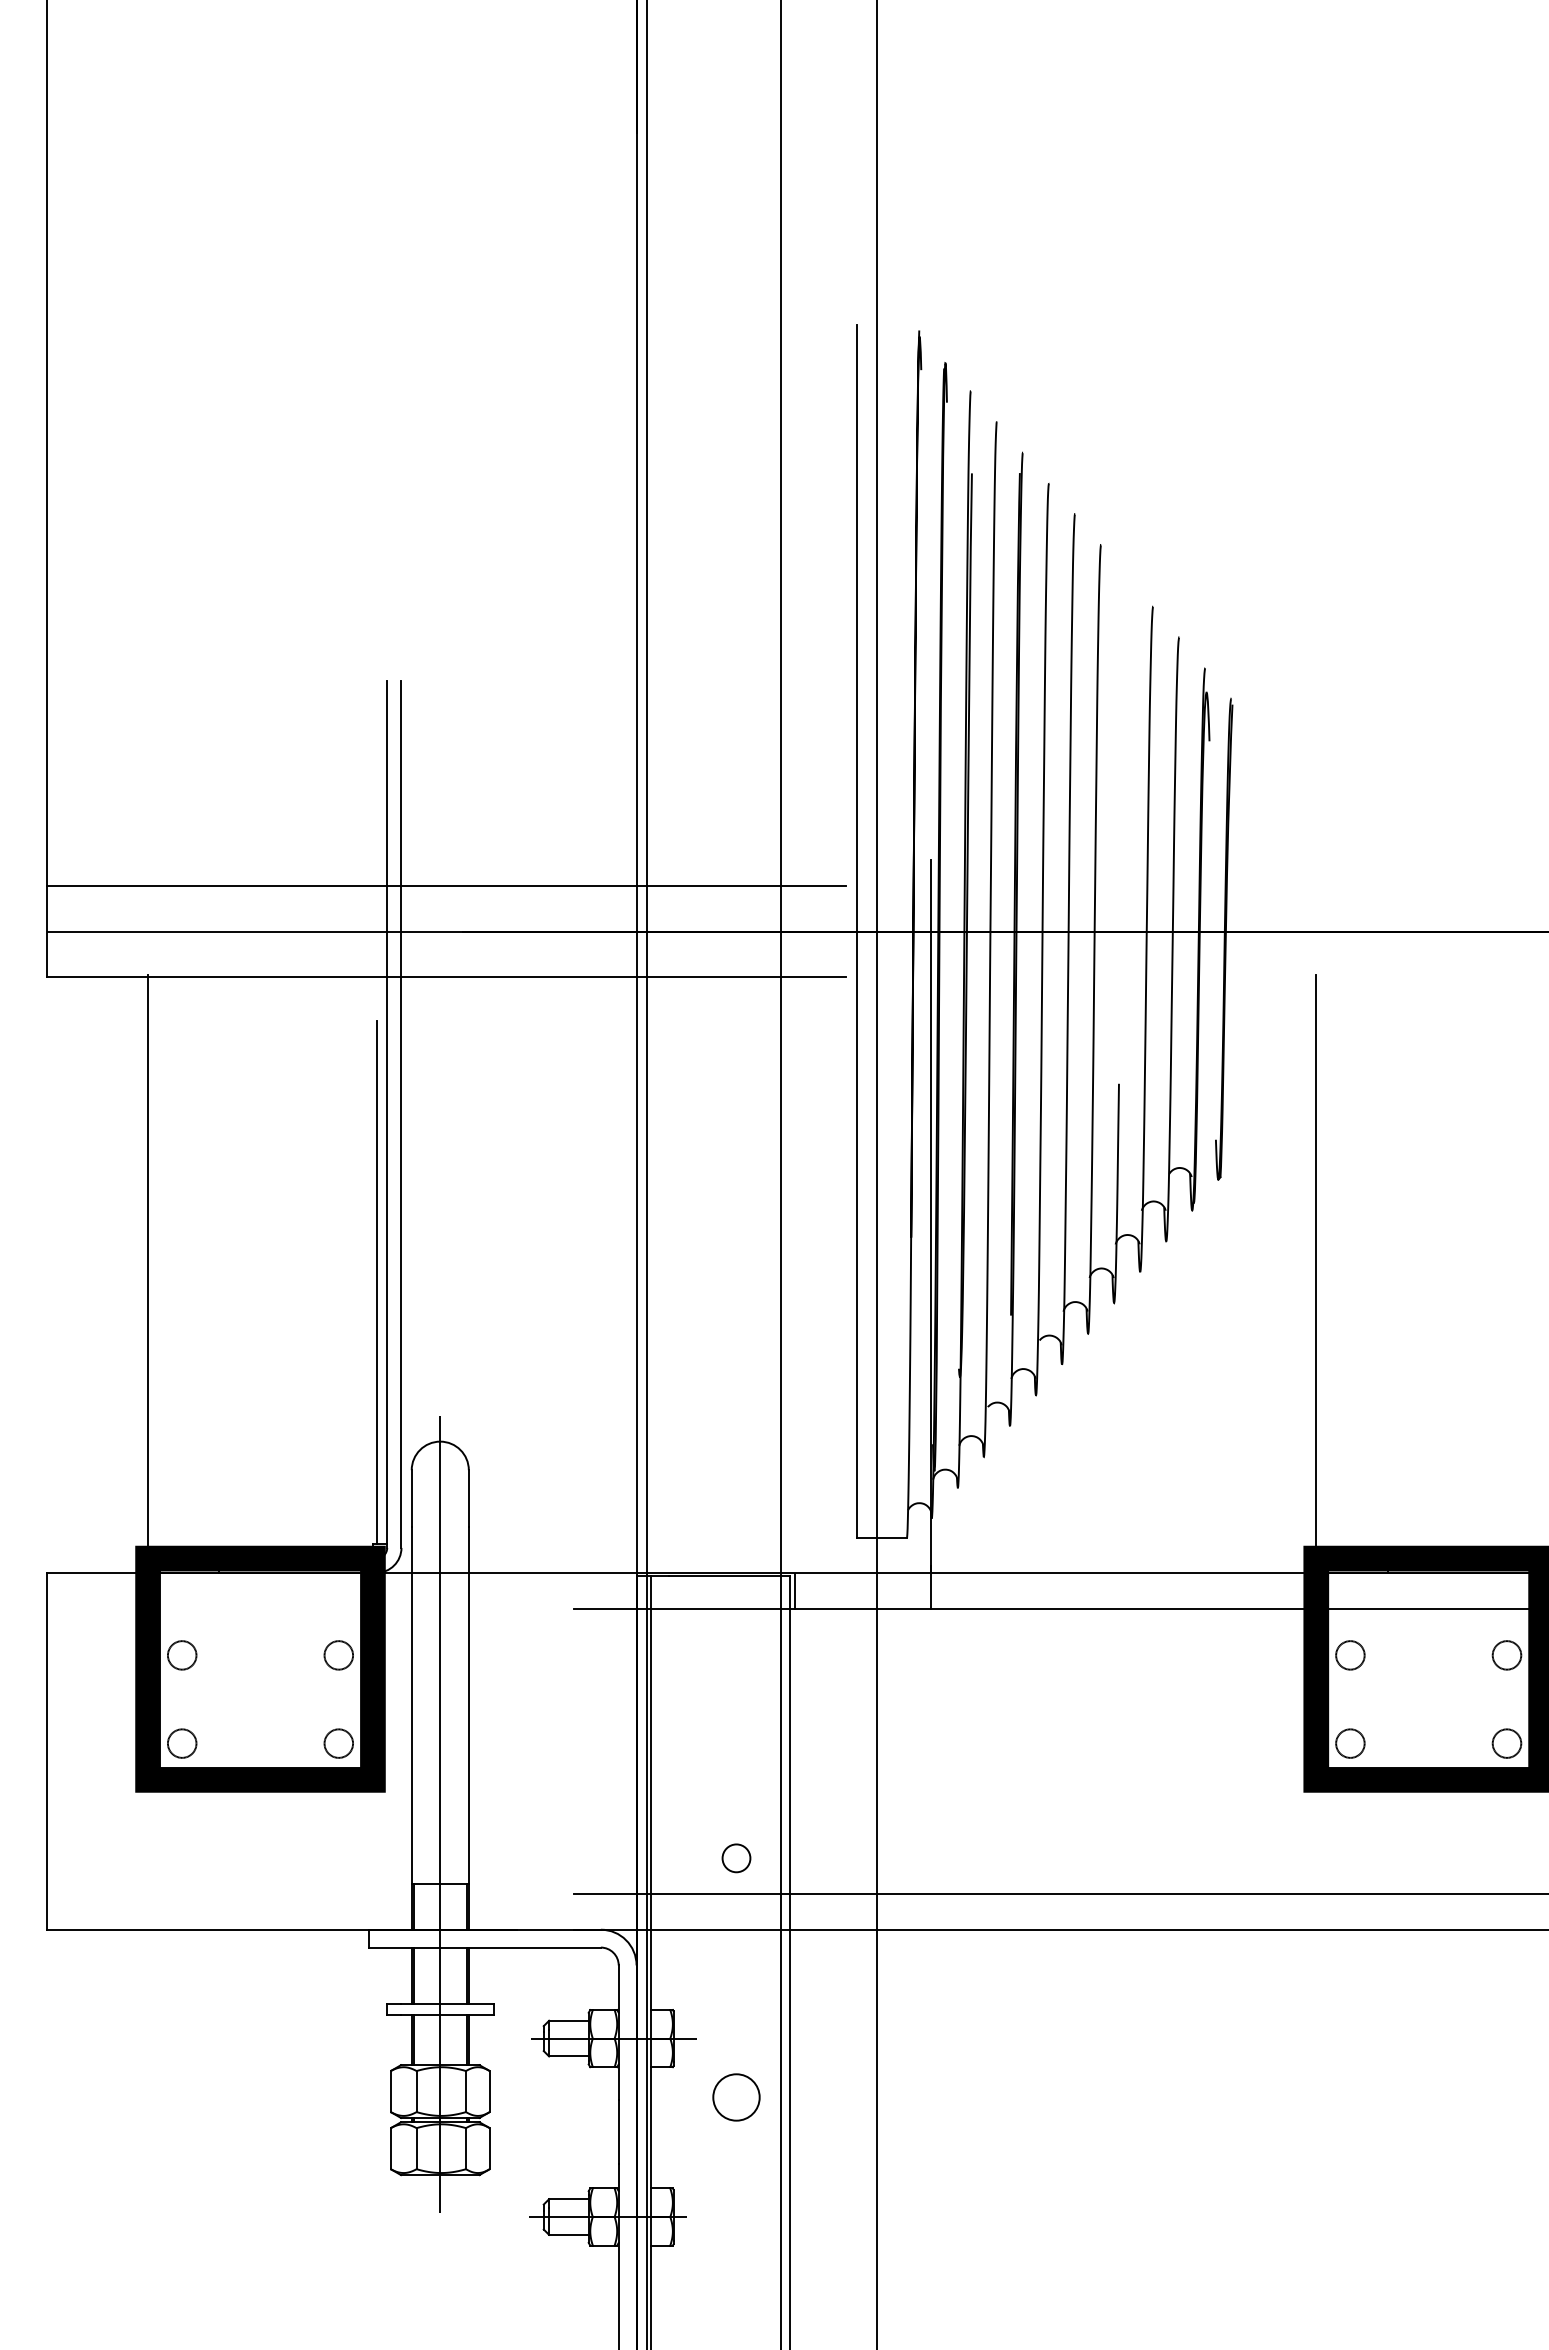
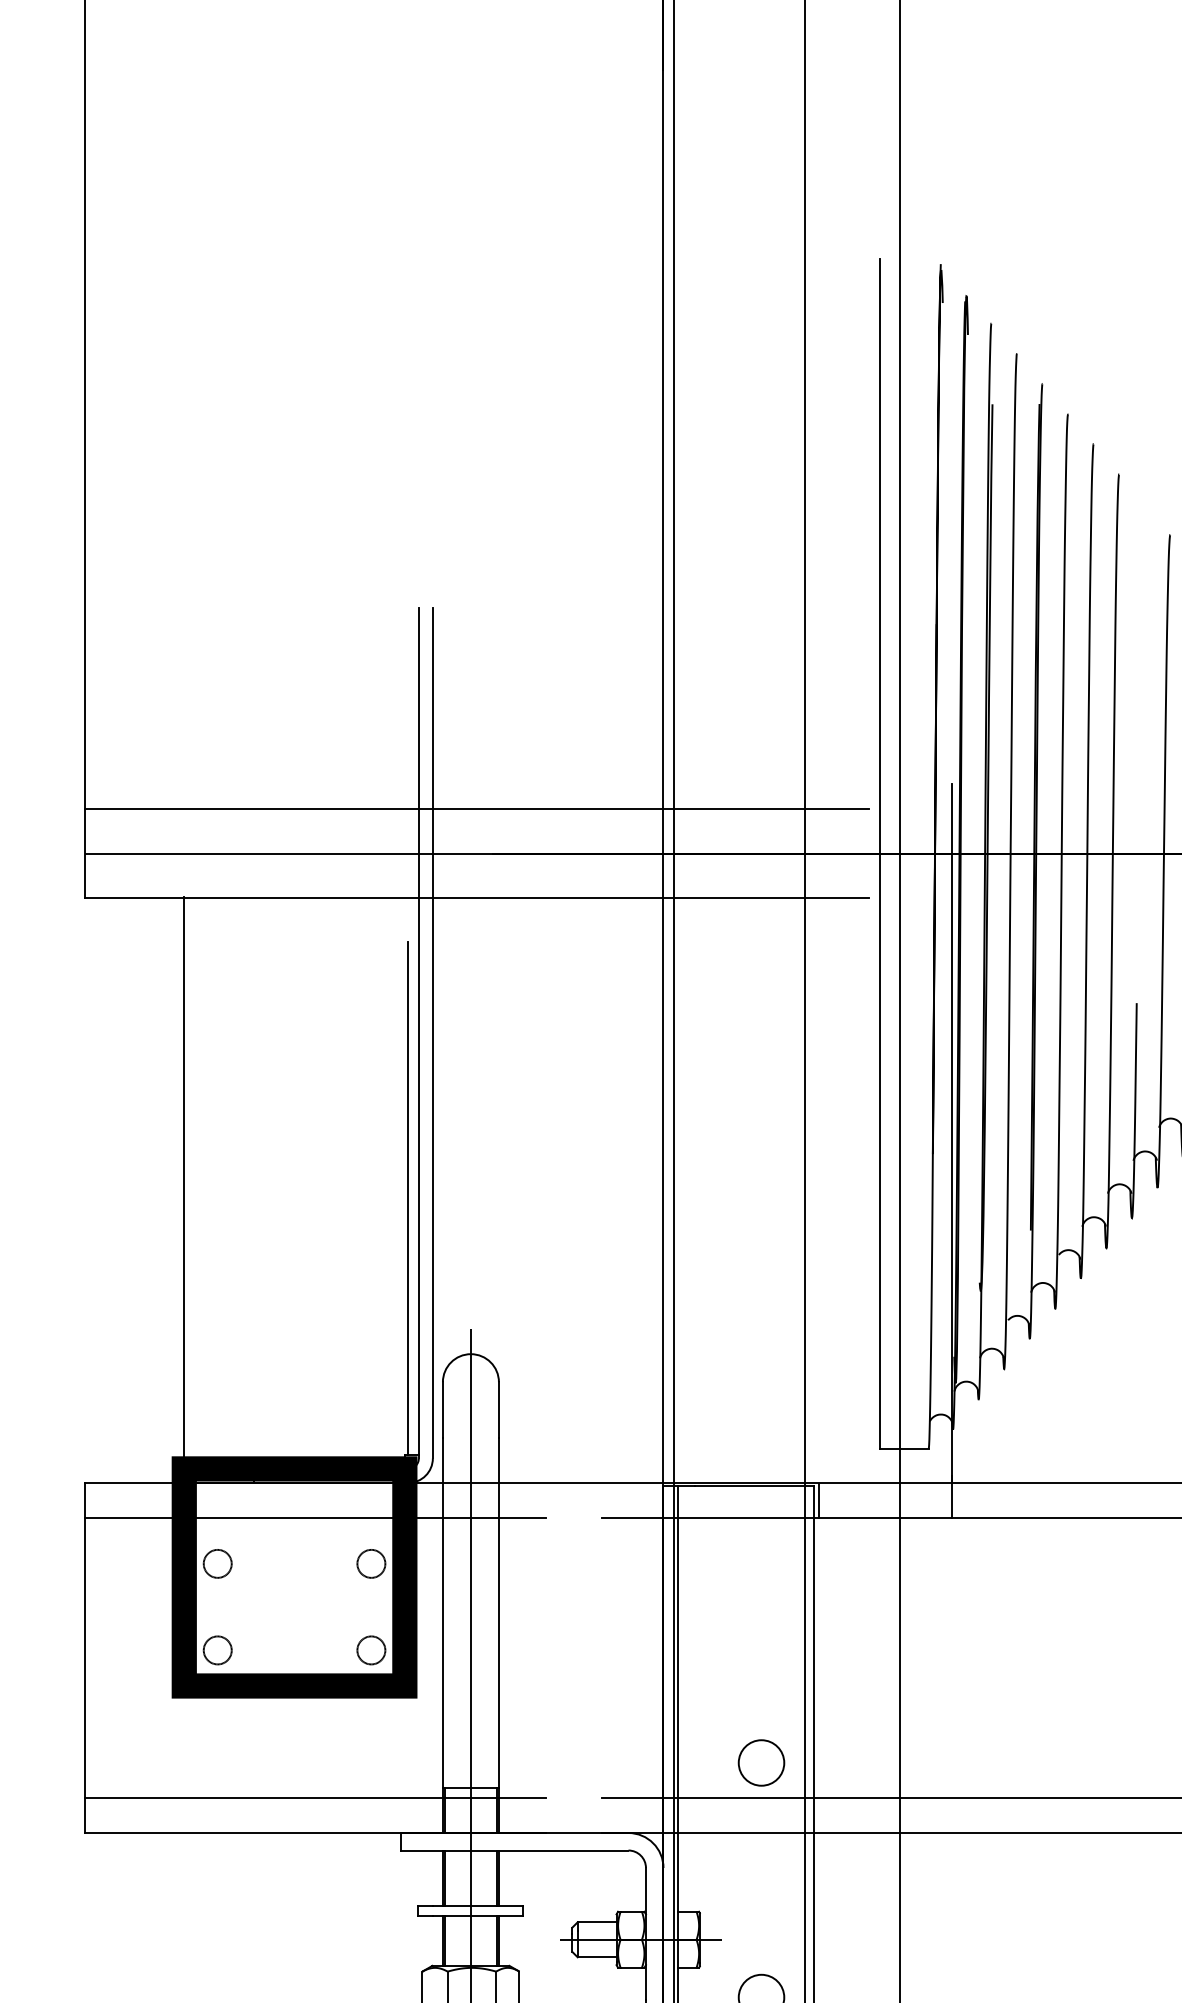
line: (281, 1608) -> (315, 1517), added
circle: (736, 1858) -> (761, 1763), size x1.67
line: (281, 1894) -> (315, 1798), added

